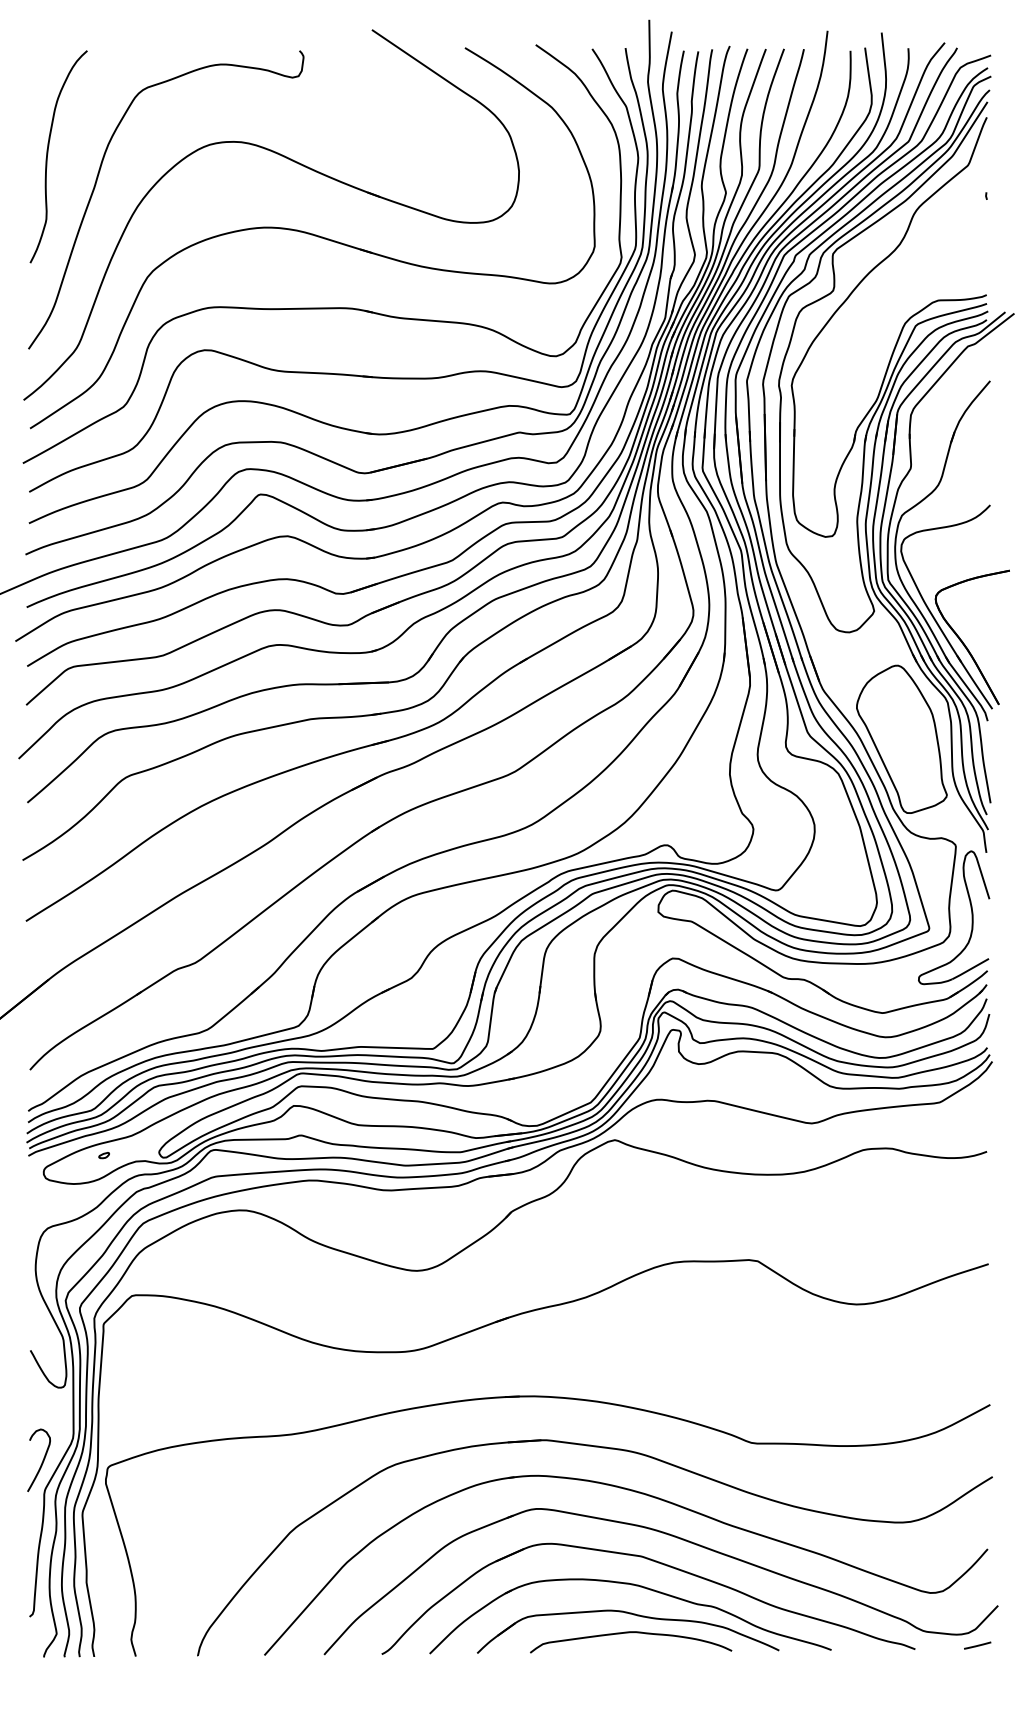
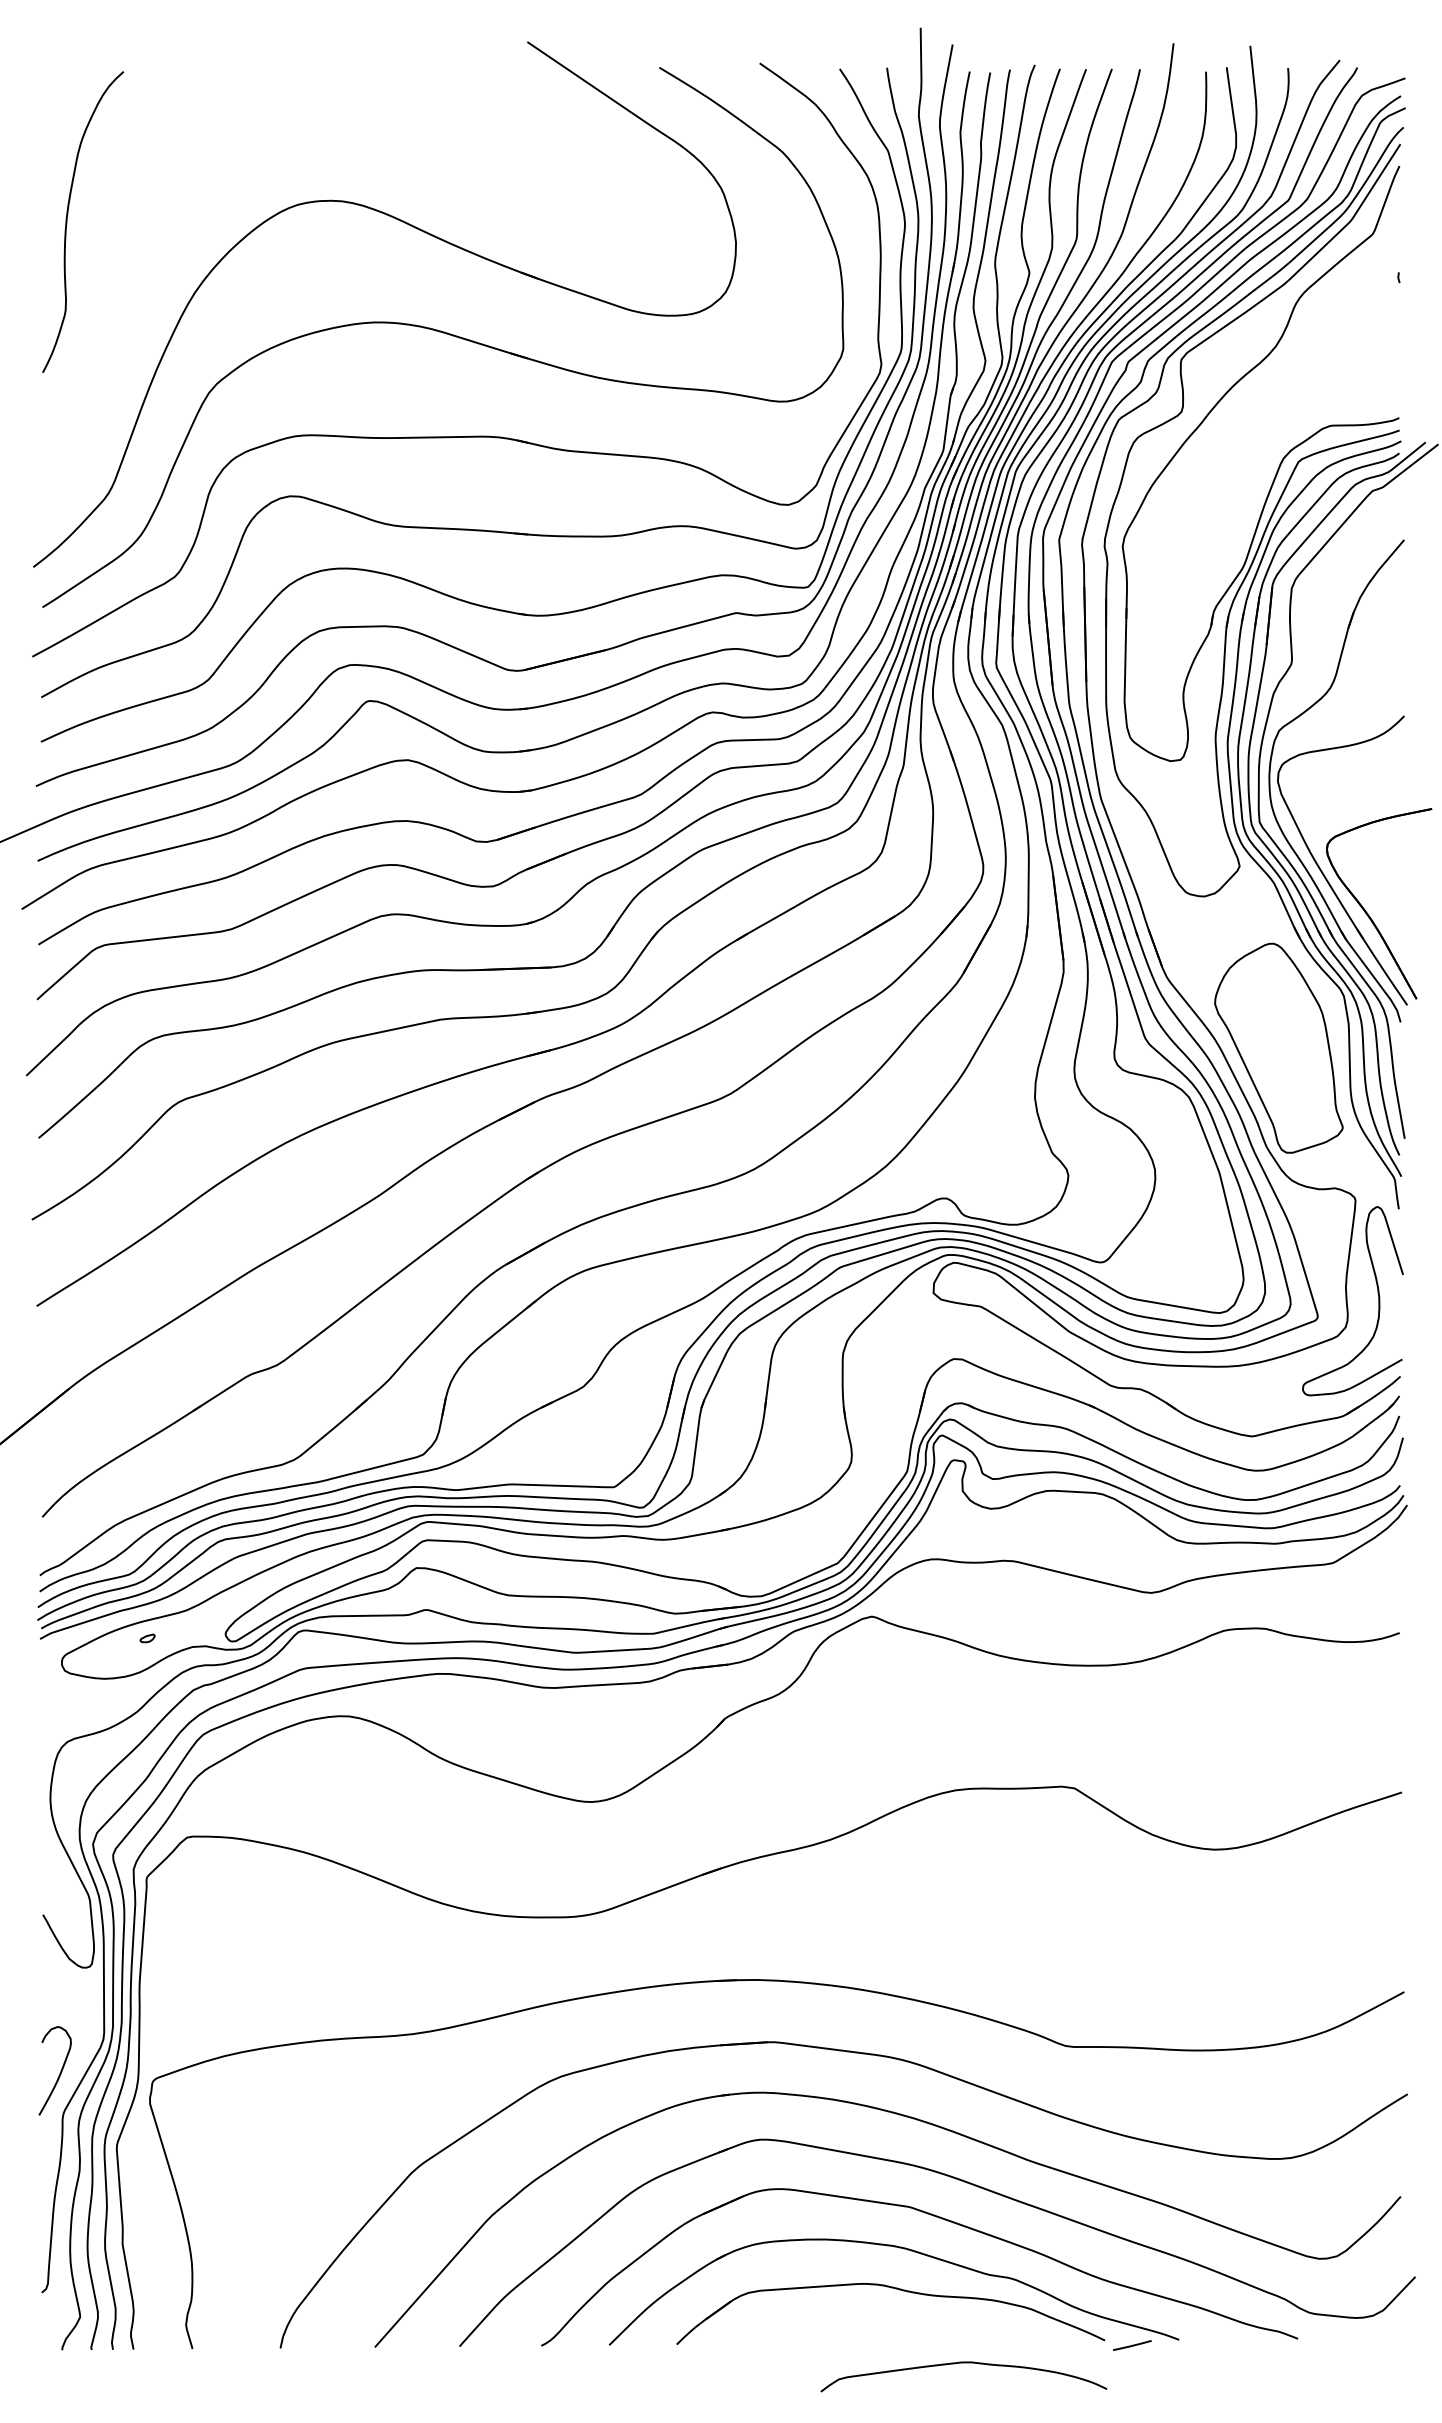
curve: (97, 181) -> (137, 257), removed
curve: (630, 1632) -> (963, 2363), moved
line: (977, 1645) -> (1132, 2345), moved

